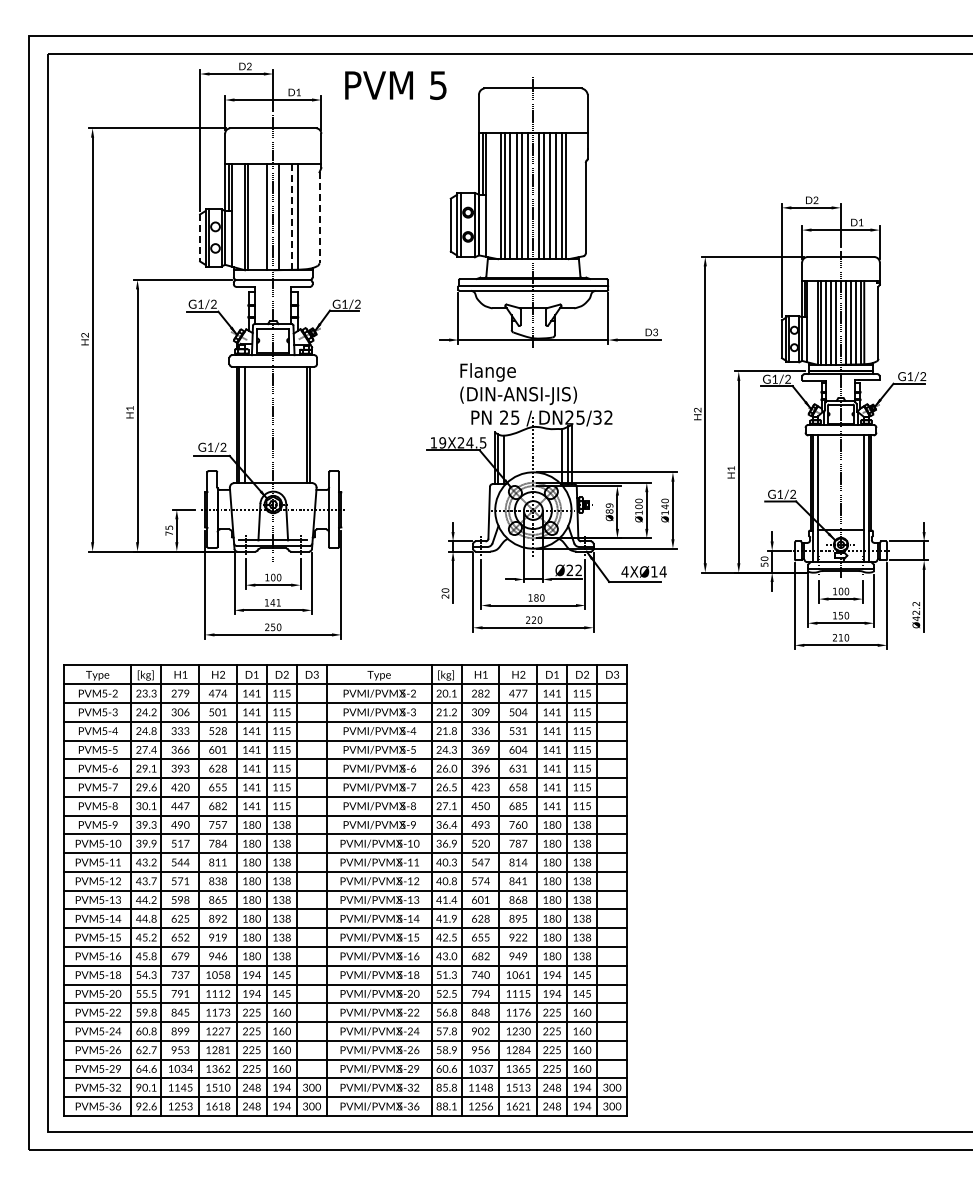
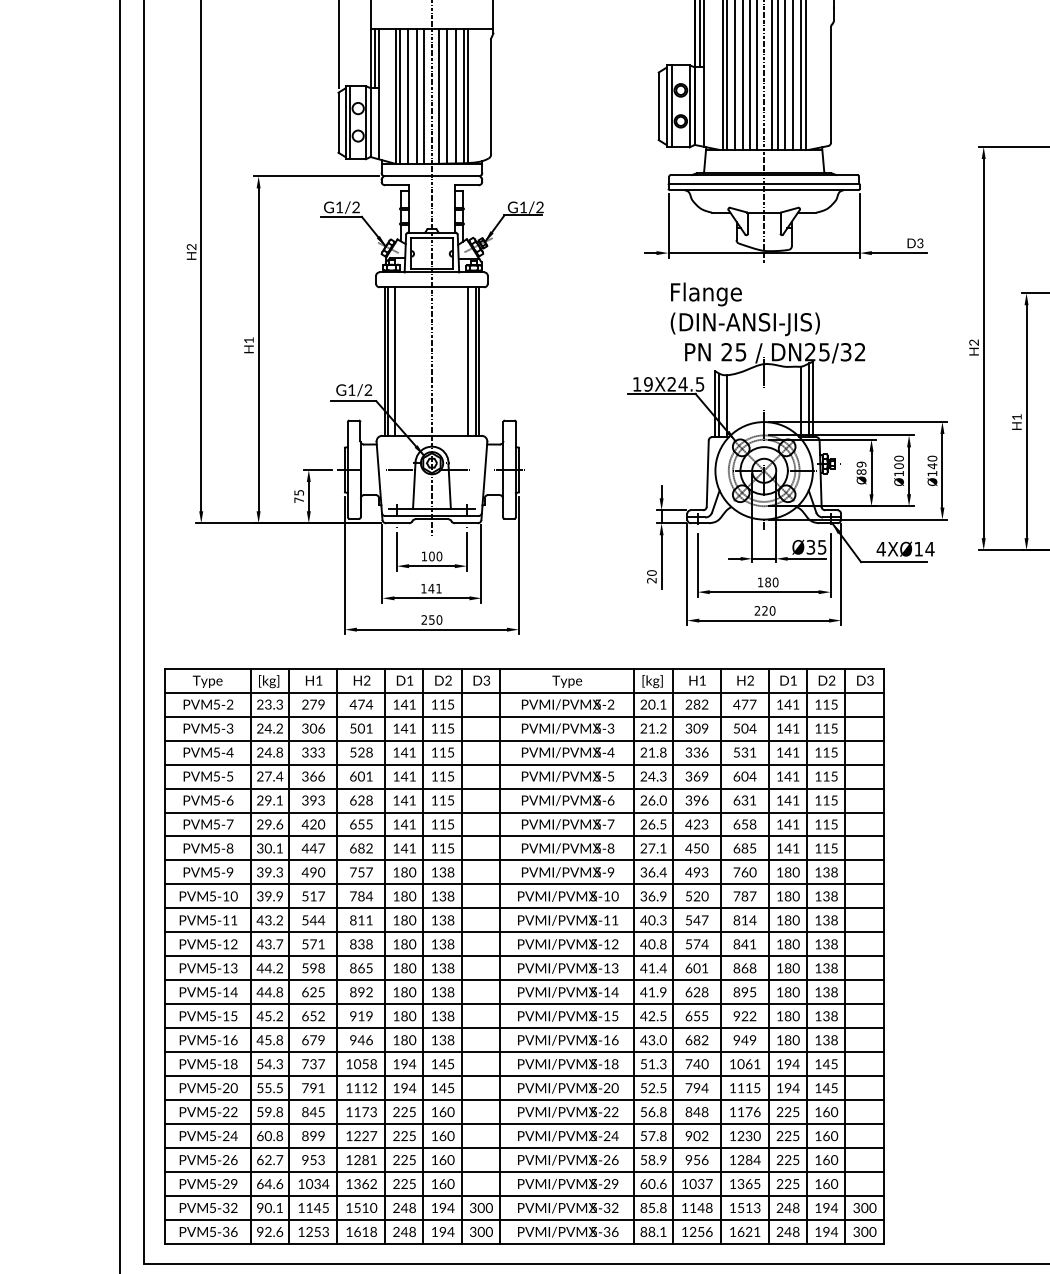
line: (285, 216) -> (447, 95), added
line: (301, 216) -> (468, 95), added
line: (254, 217) -> (407, 96), added
line: (261, 217) -> (416, 96), added
line: (291, 217) -> (455, 96), dashed -> solid
line: (319, 218) -> (491, 97), dashed -> solid
line: (200, 238) -> (339, 123), dashed -> solid
line: (301, 424) -> (468, 360), added
text: (573, 570) -> (815, 547), Ø22 -> Ø35

